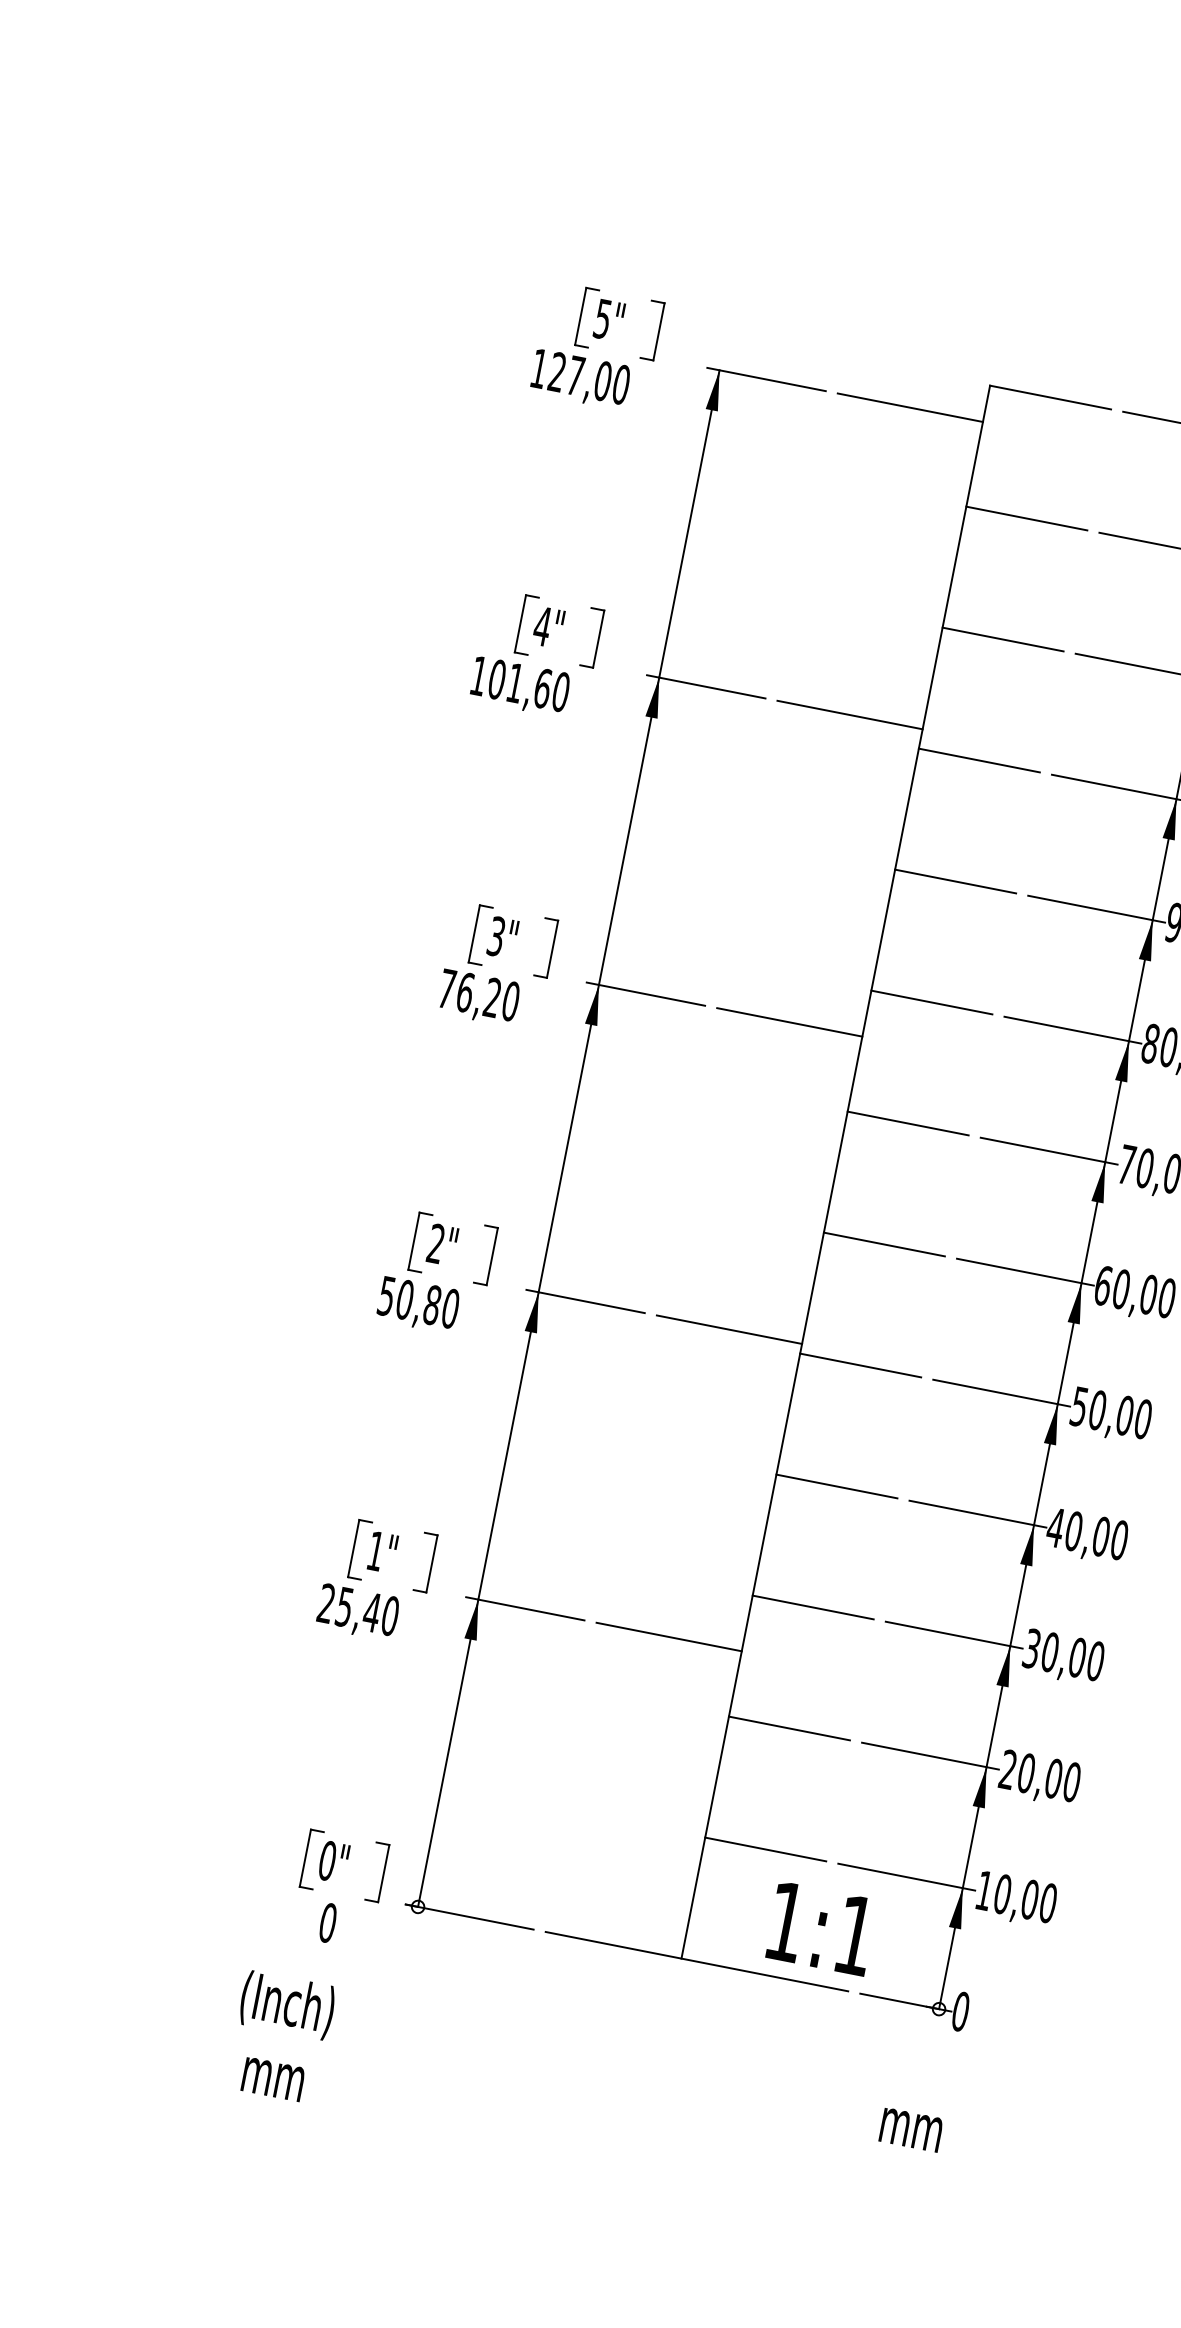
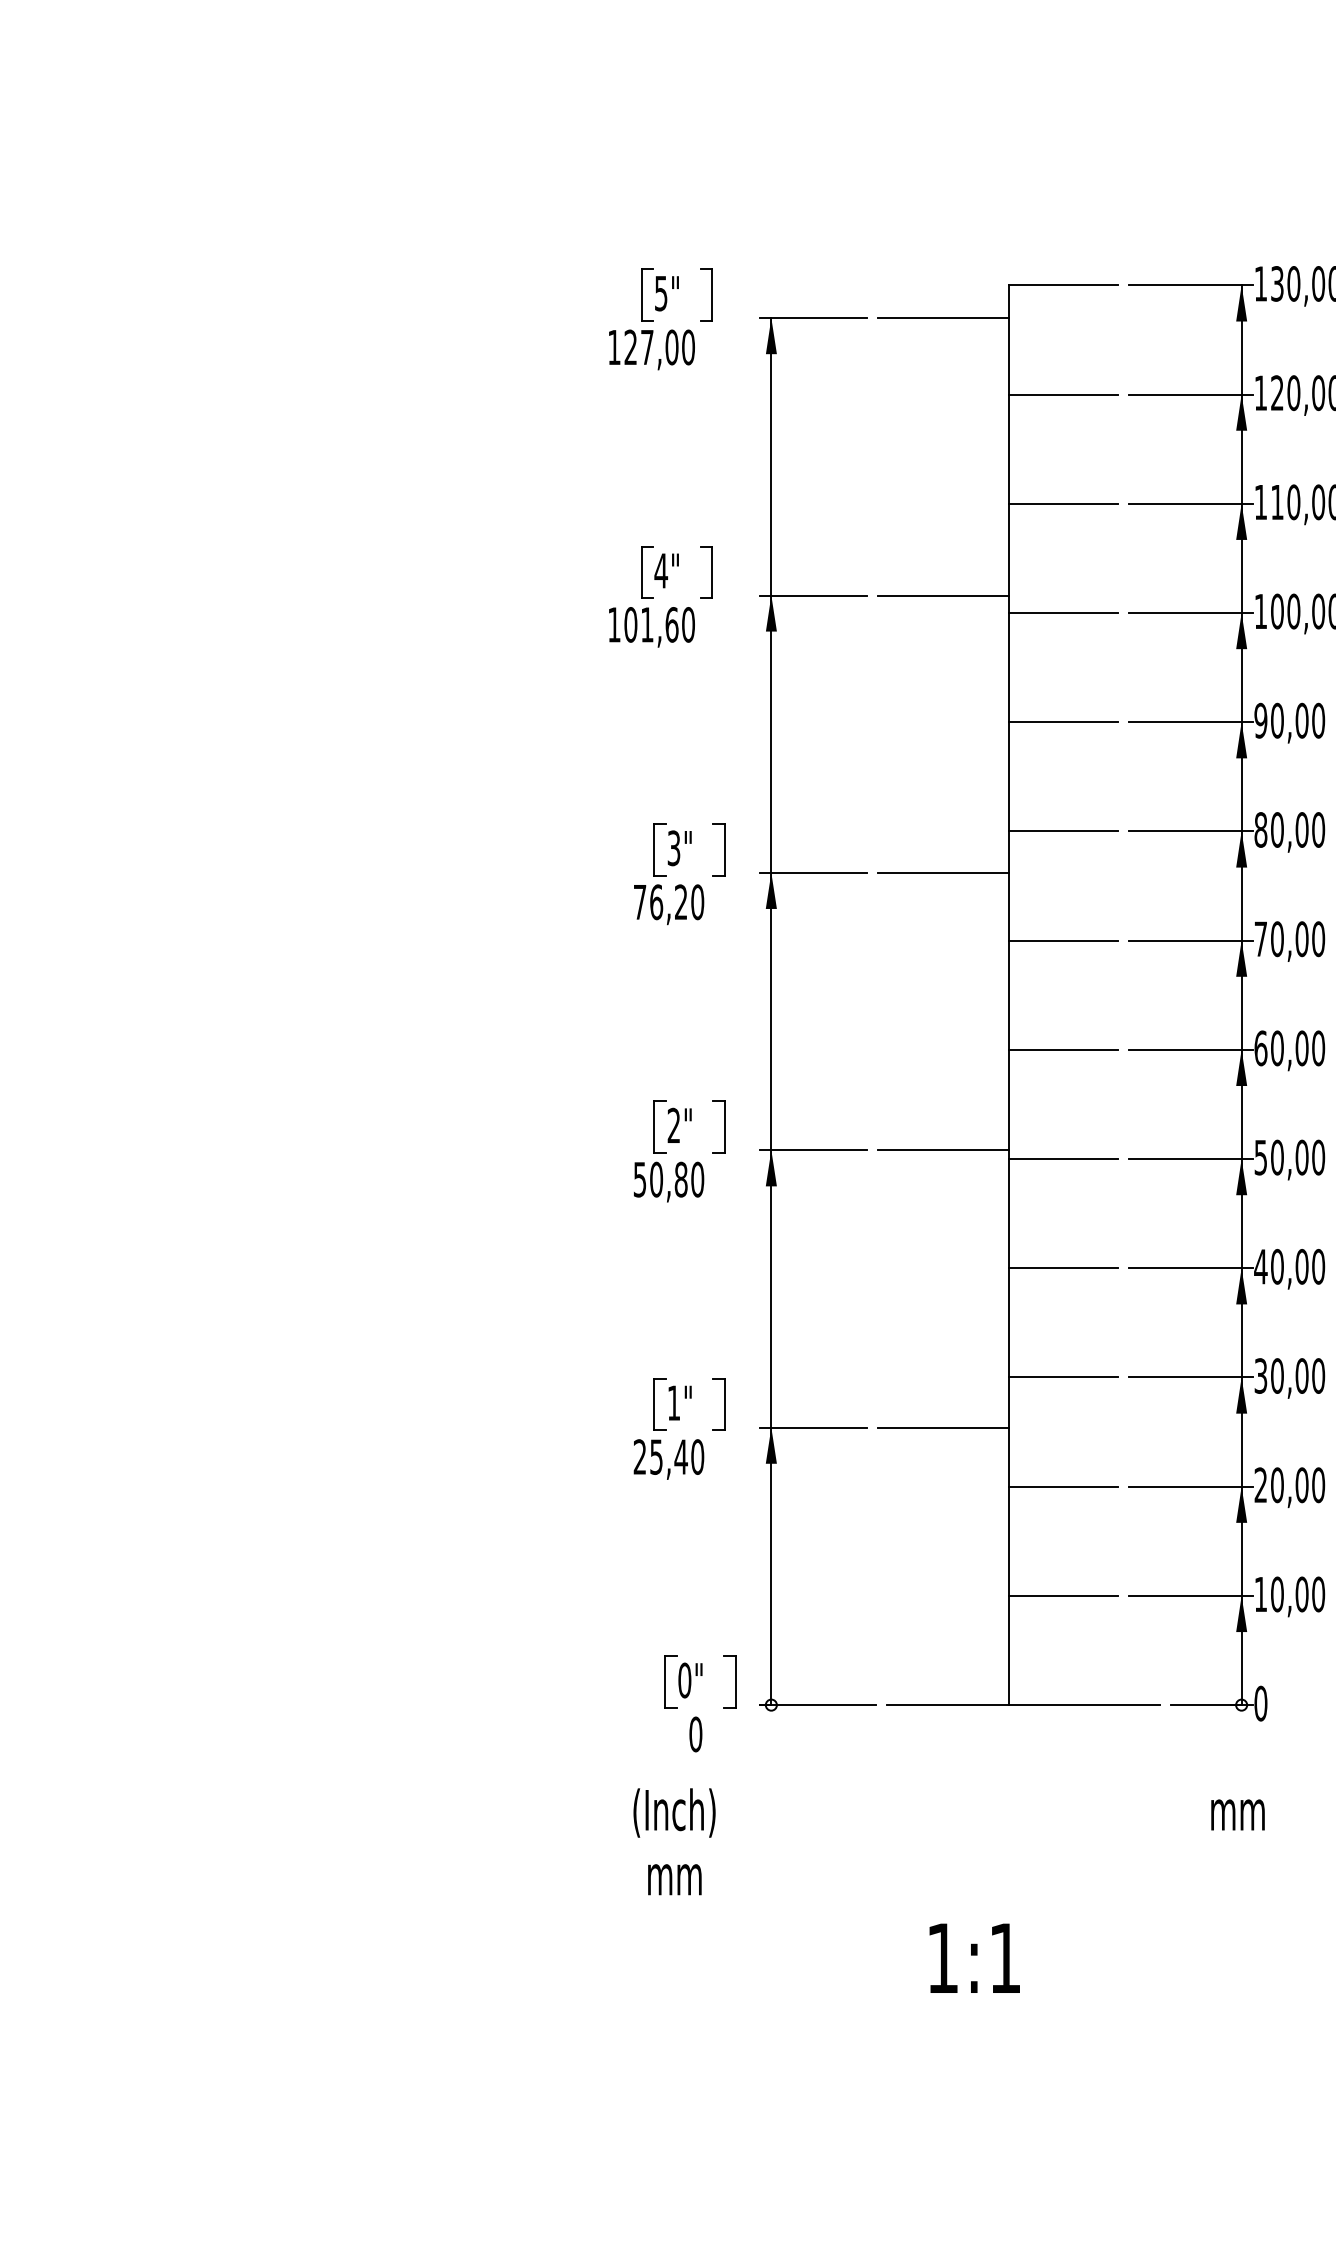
text: (821, 1927) -> (974, 1957), moved

